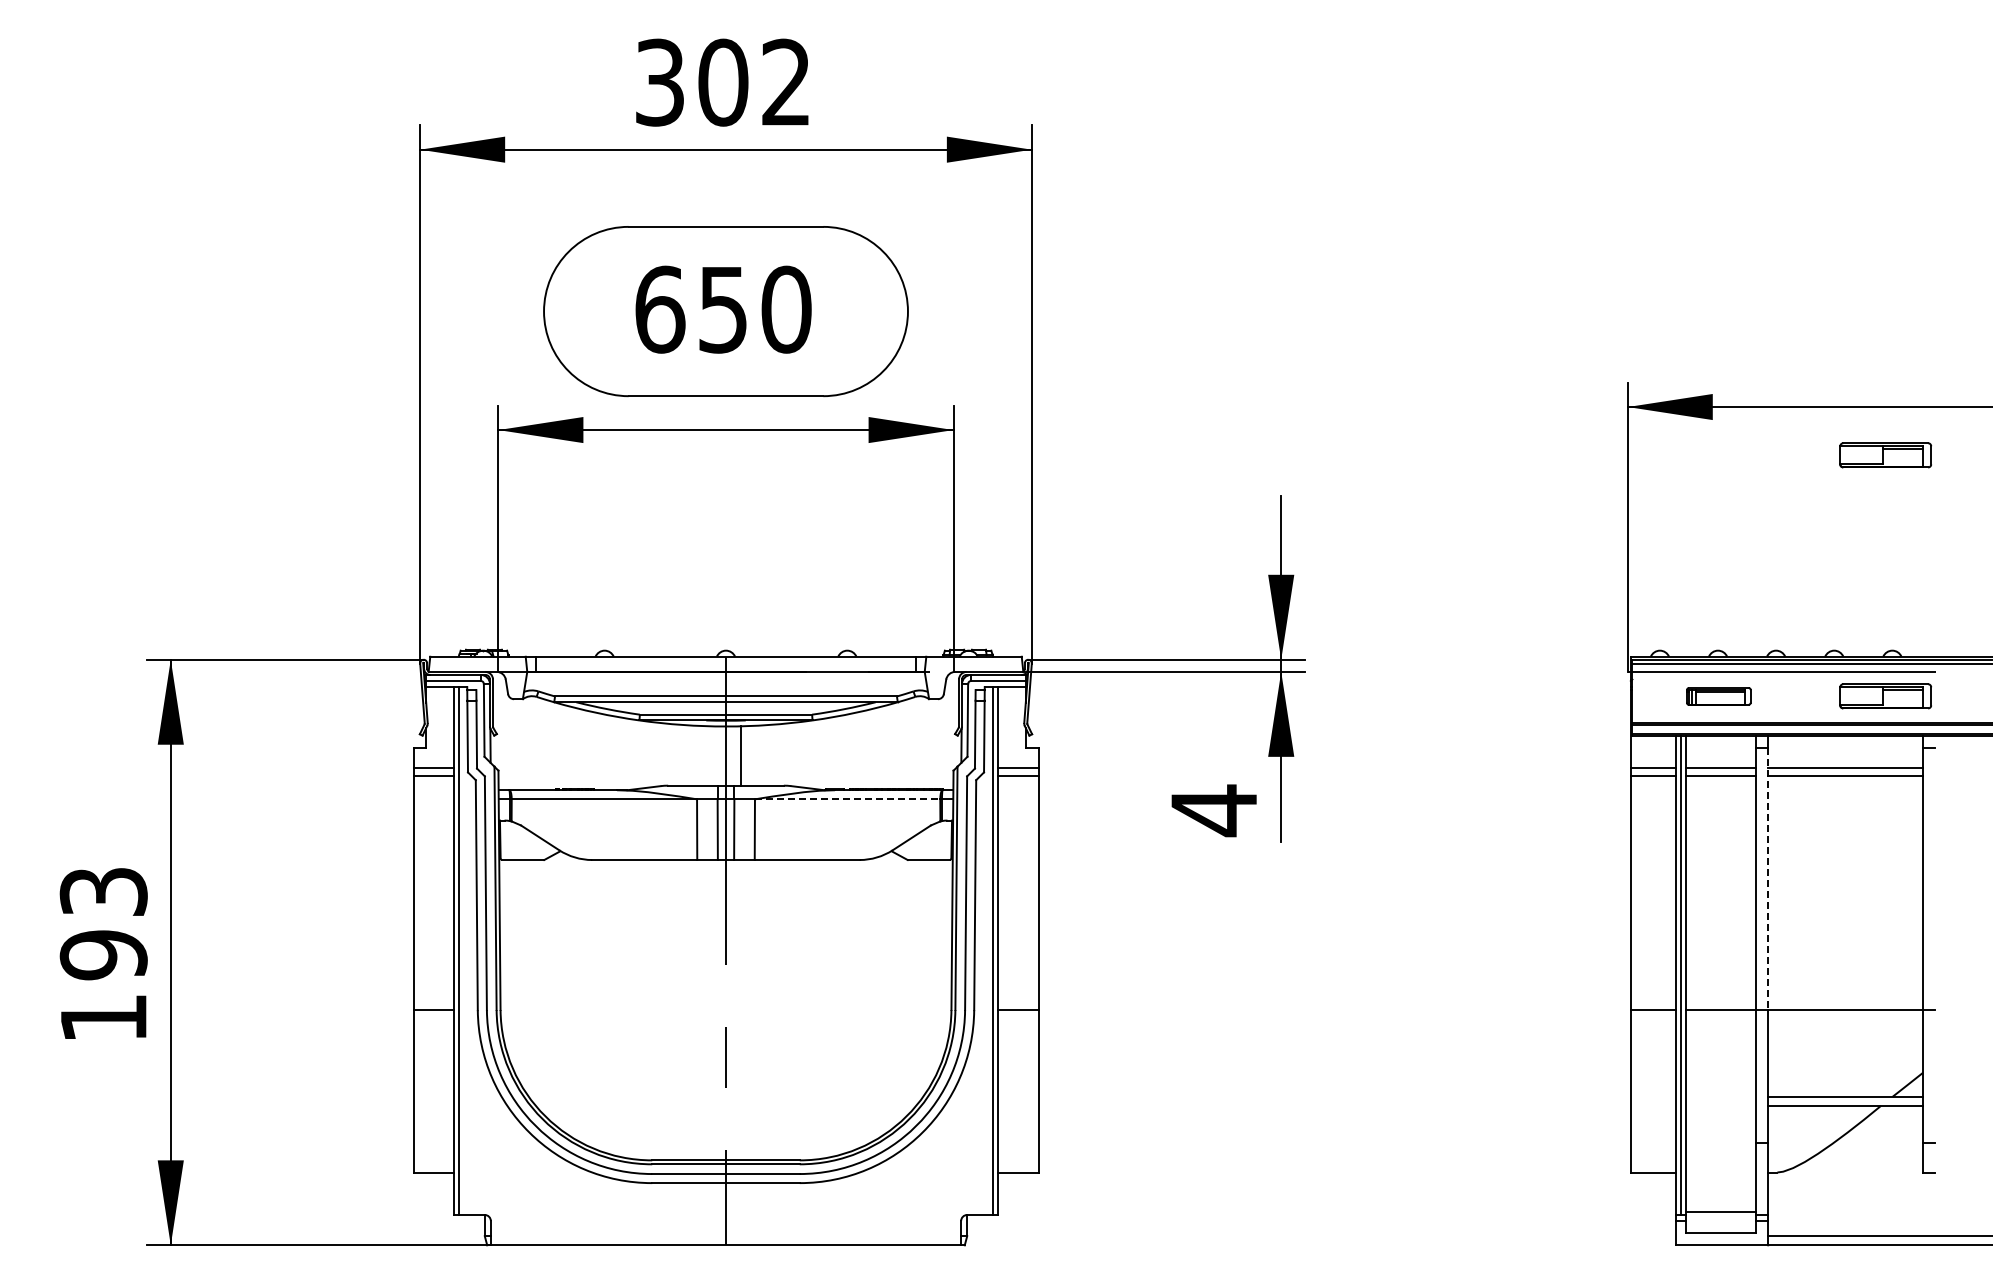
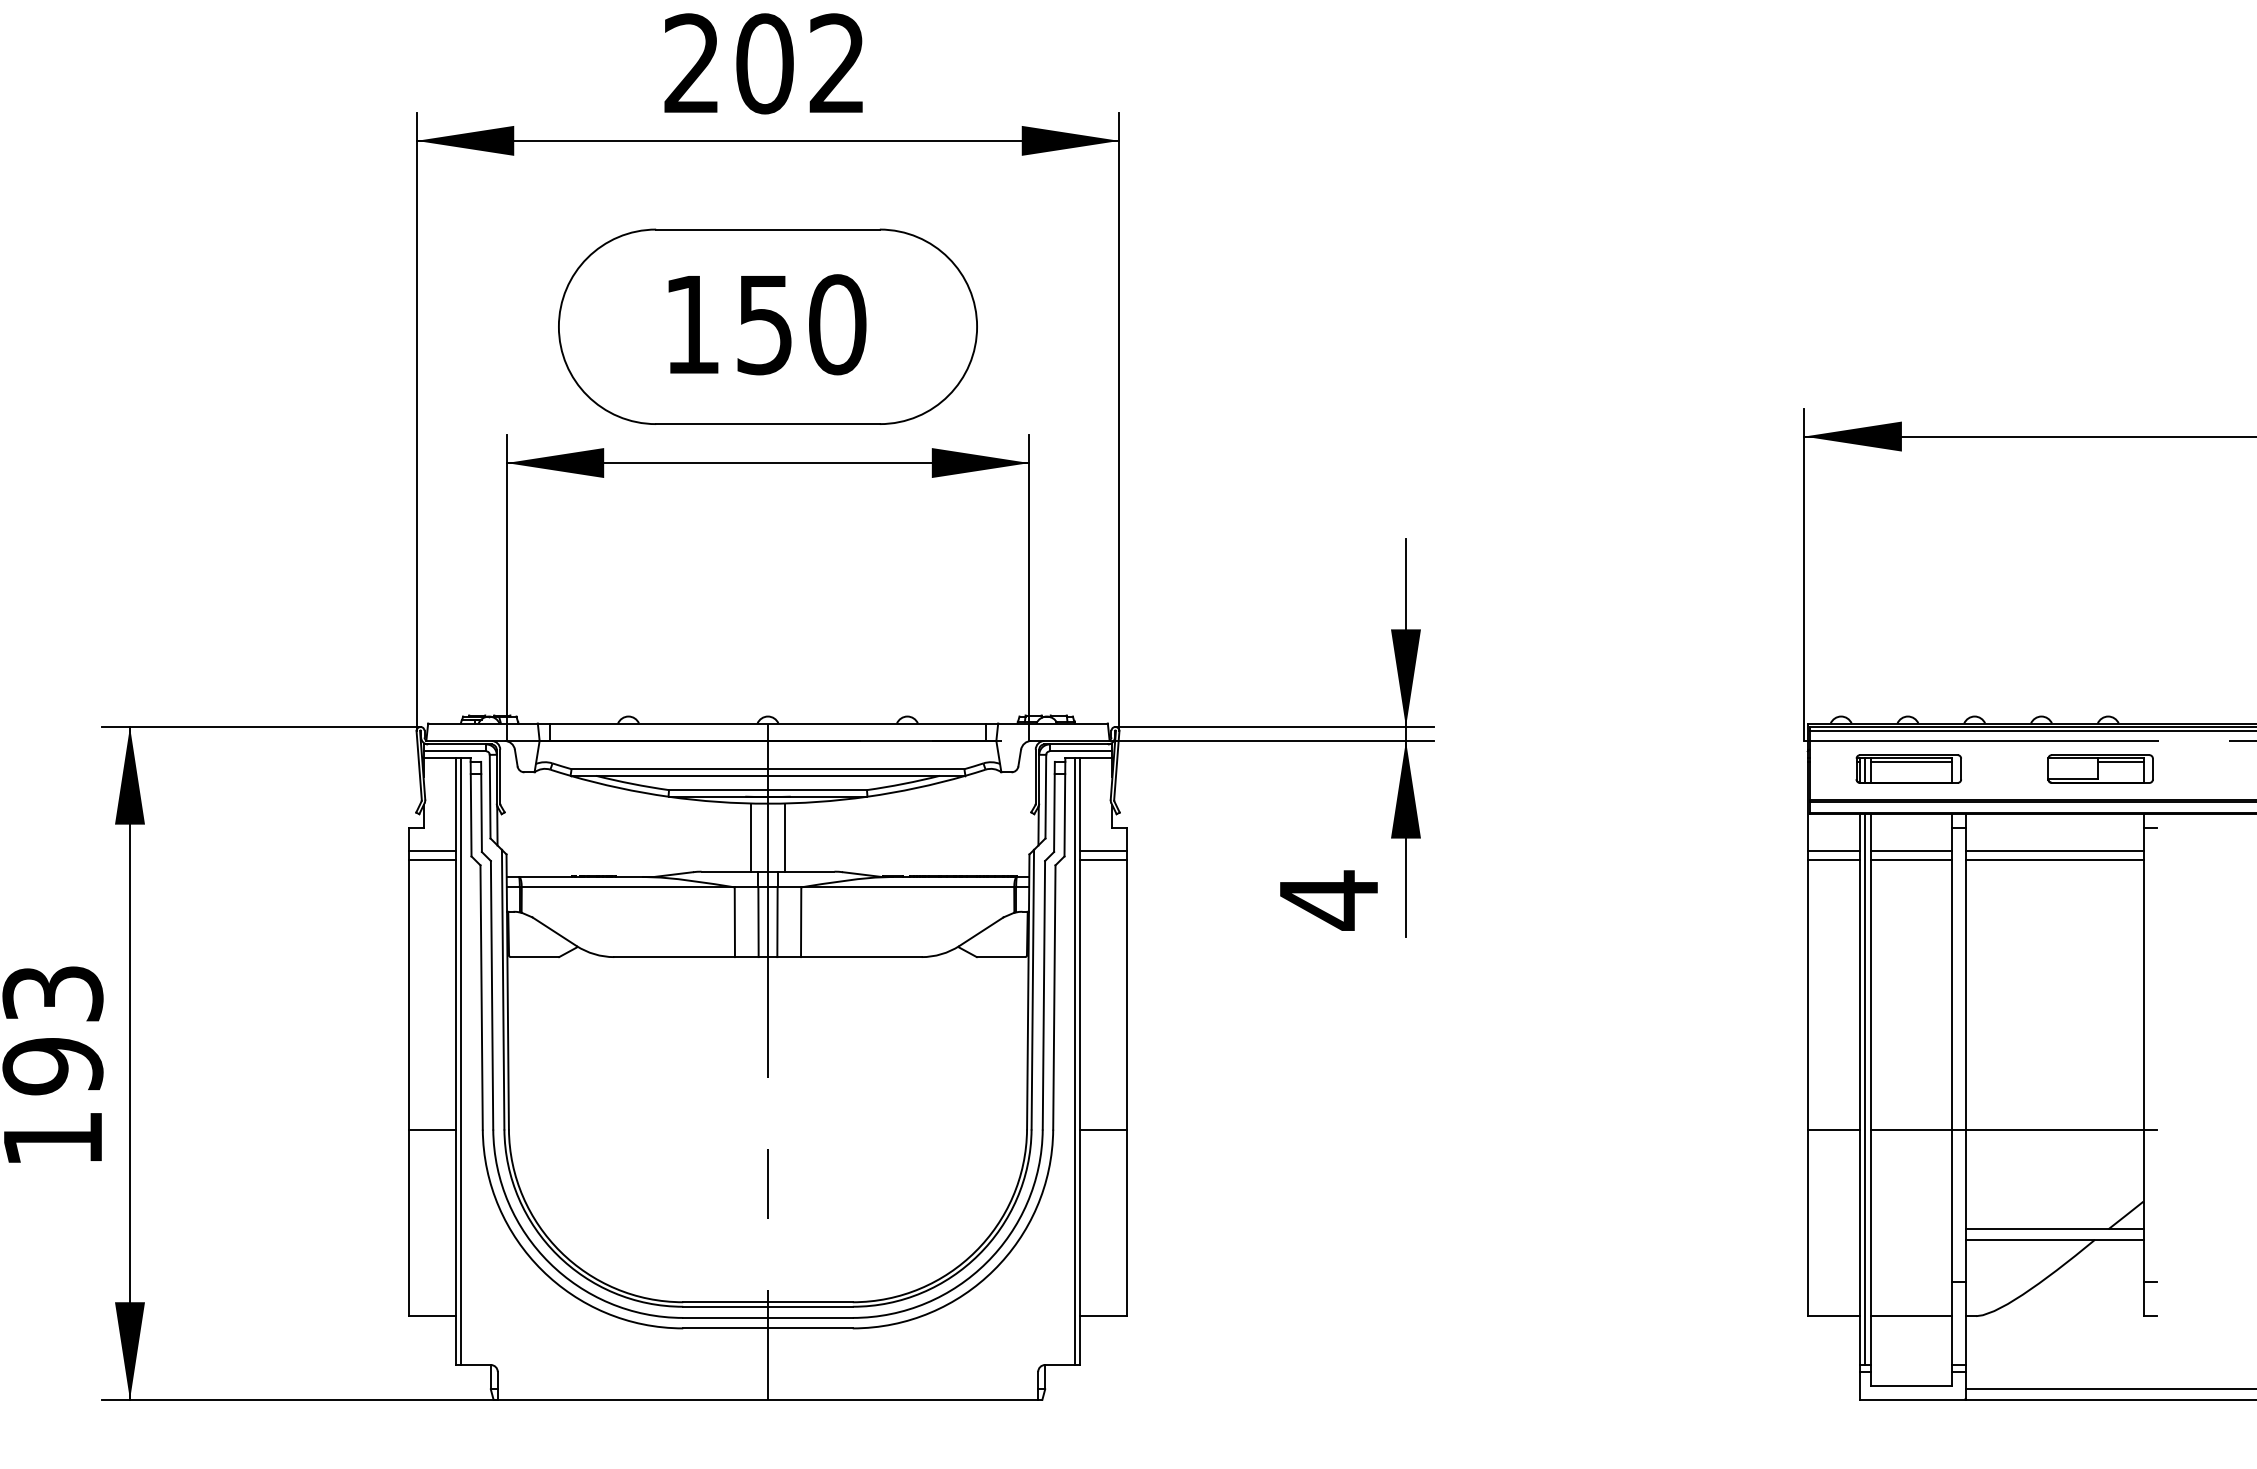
text: (659, 82) -> (691, 63), 302 -> 202
text: (660, 309) -> (692, 324), 650 -> 150
part: (1885, 455) -> (2100, 492), removed
part: (1718, 696) -> (1908, 769), size x1.43
line: (710, 755) -> (750, 837), added
line: (847, 799) -> (907, 887), dashed -> solid
line: (1768, 879) -> (1965, 979), dashed -> solid
line: (1720, 1211) -> (1910, 1316), moved

